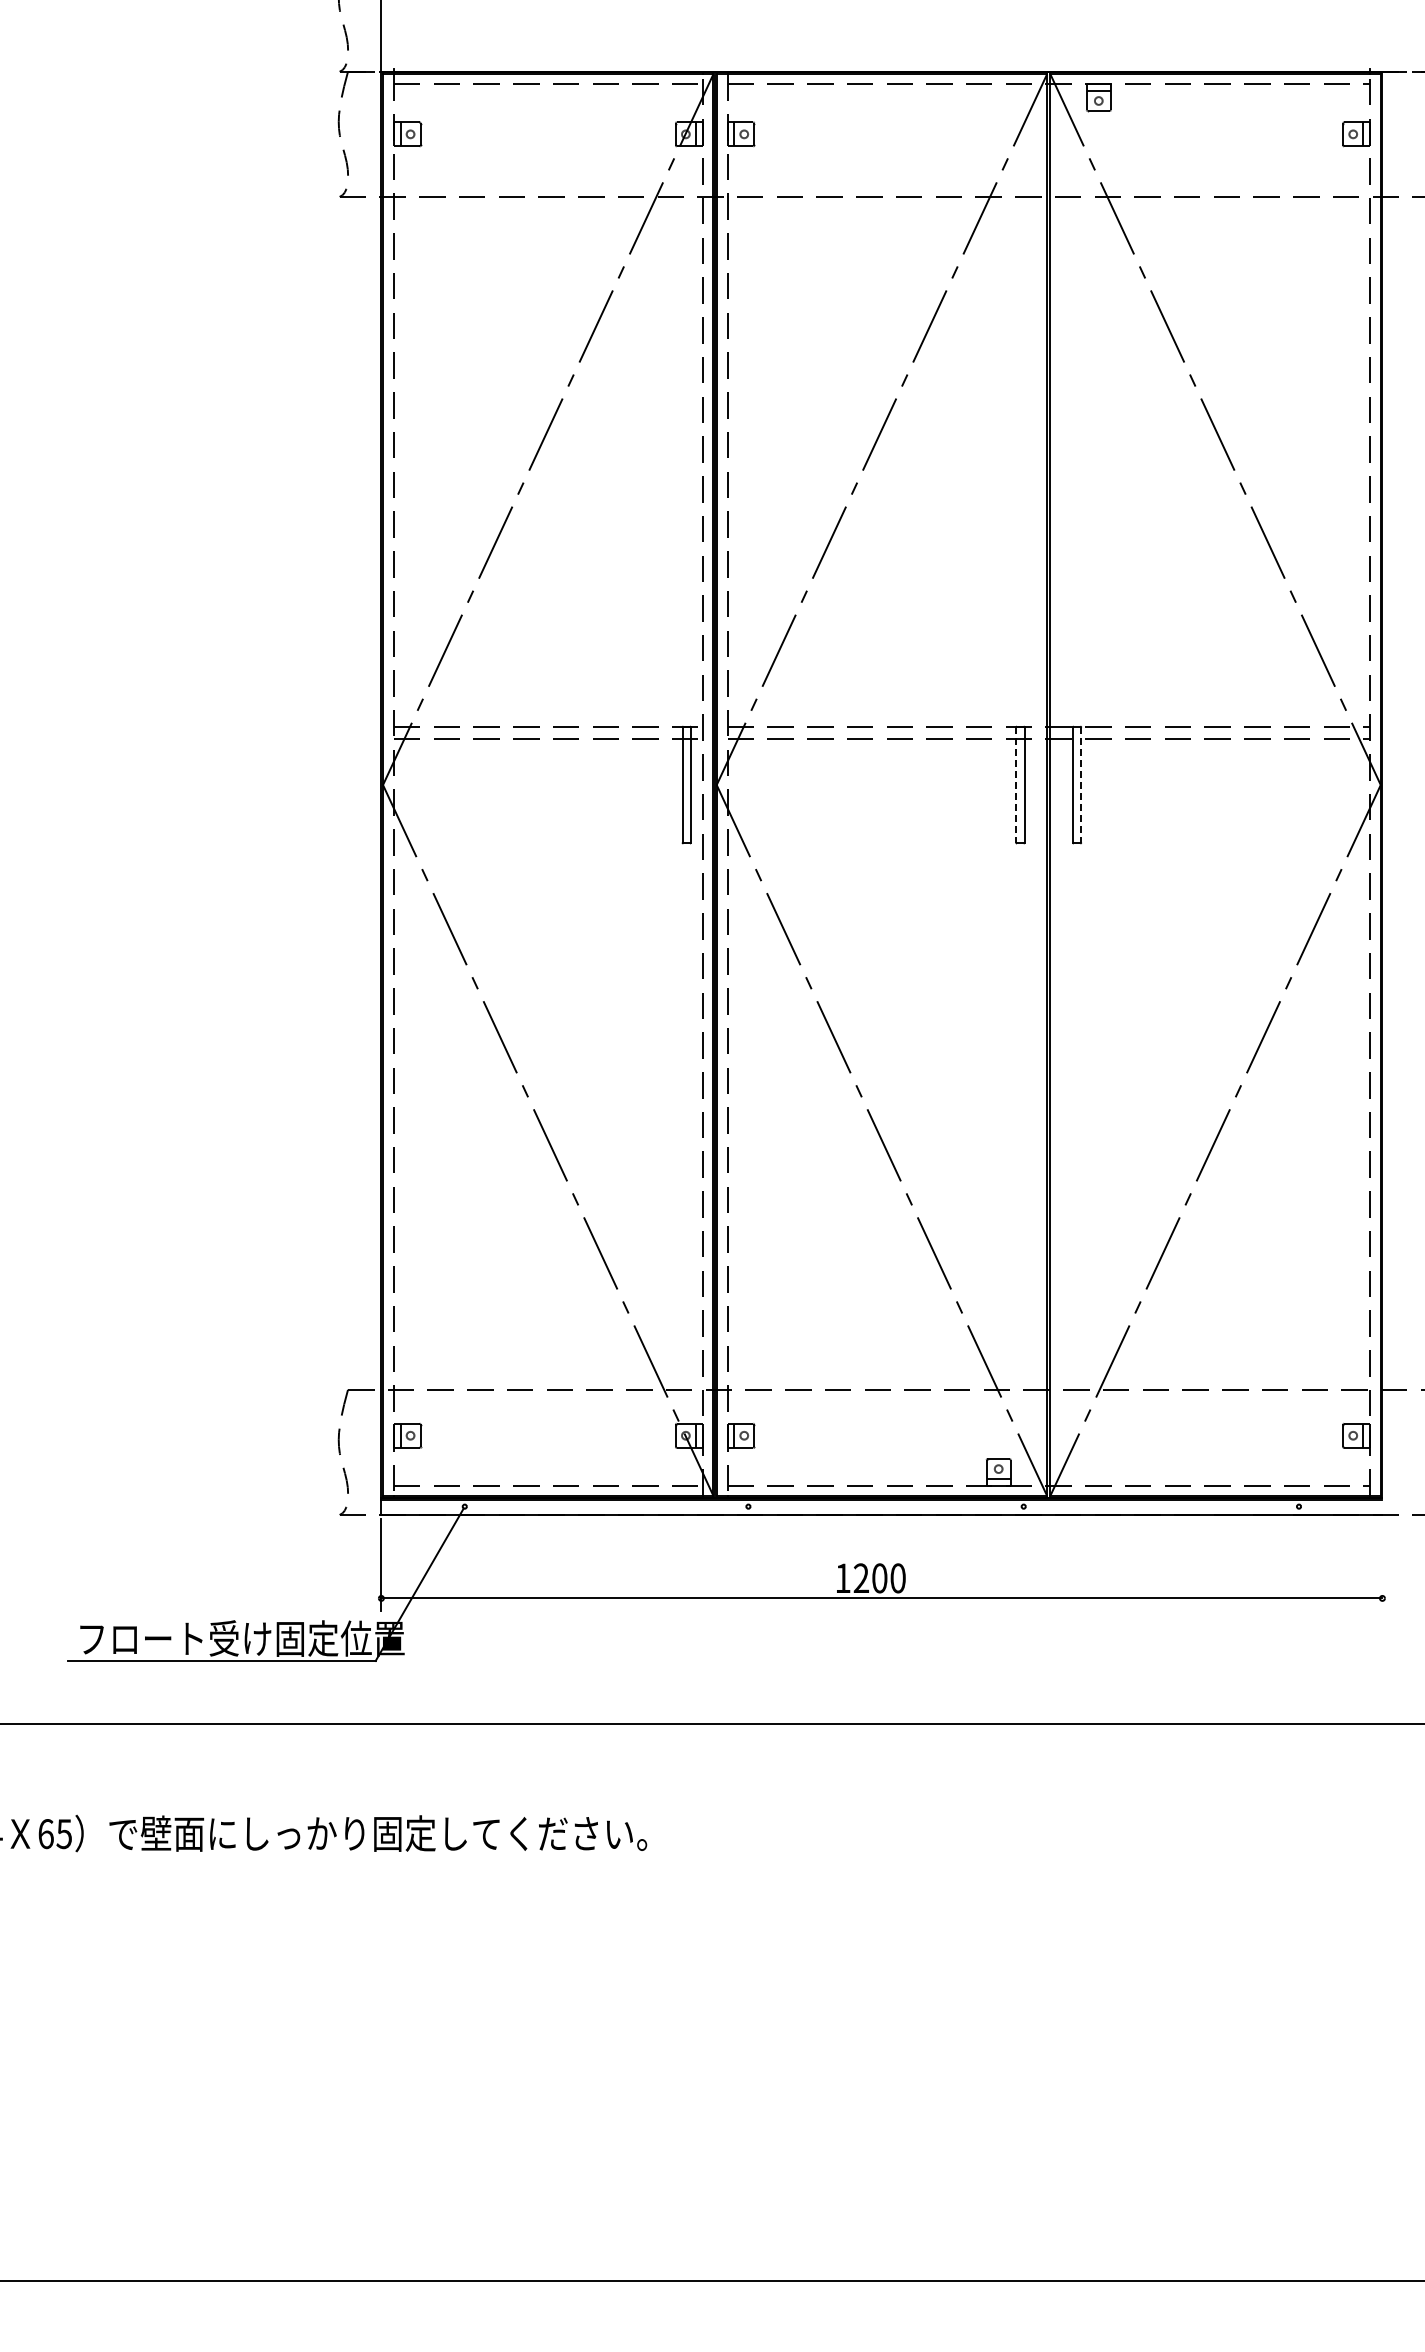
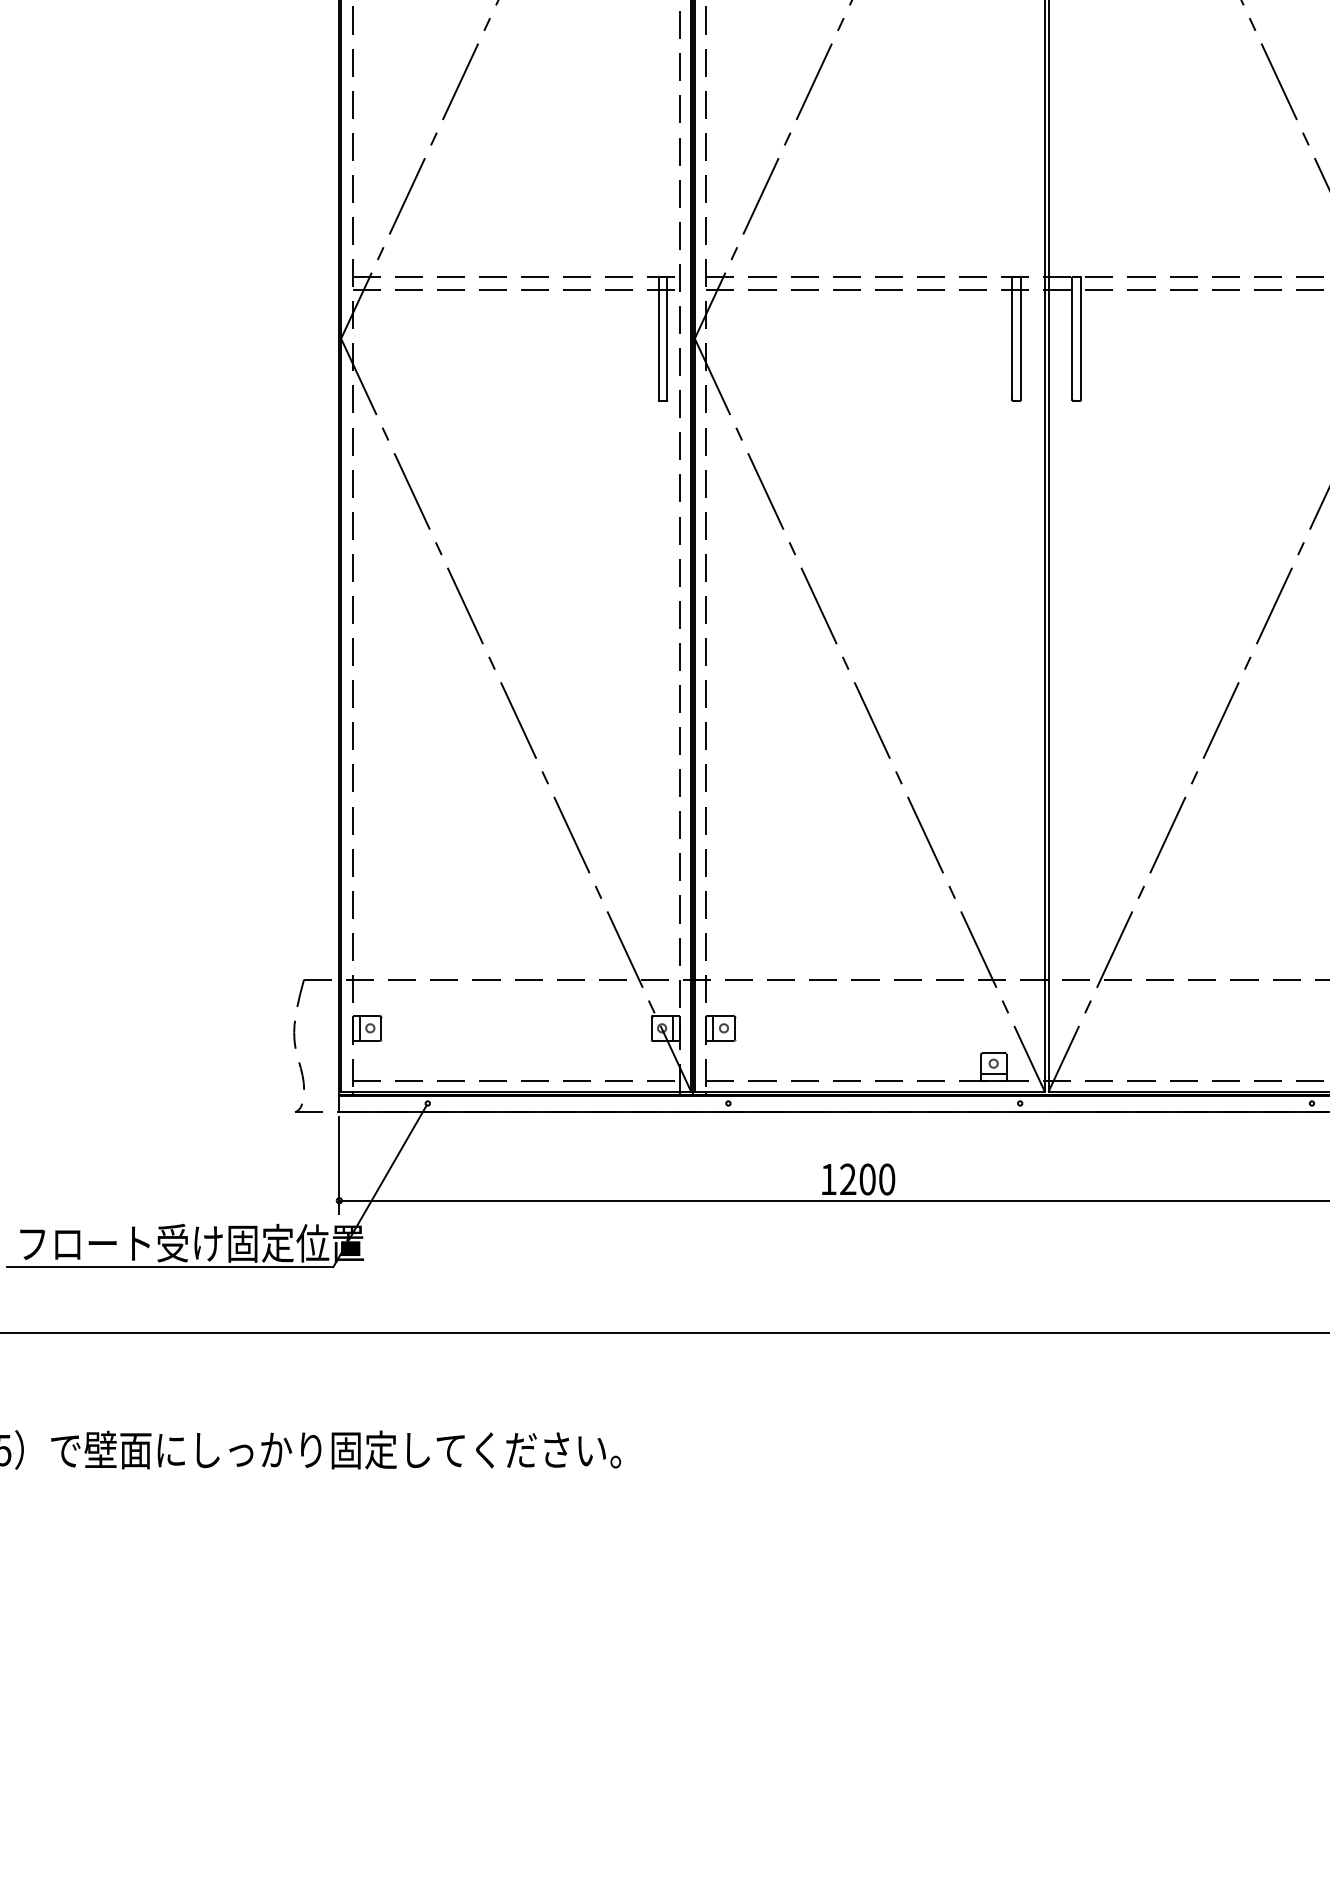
line: (1016, 785) -> (1012, 339), dashed -> solid
line: (1081, 785) -> (1081, 339), dashed -> solid

